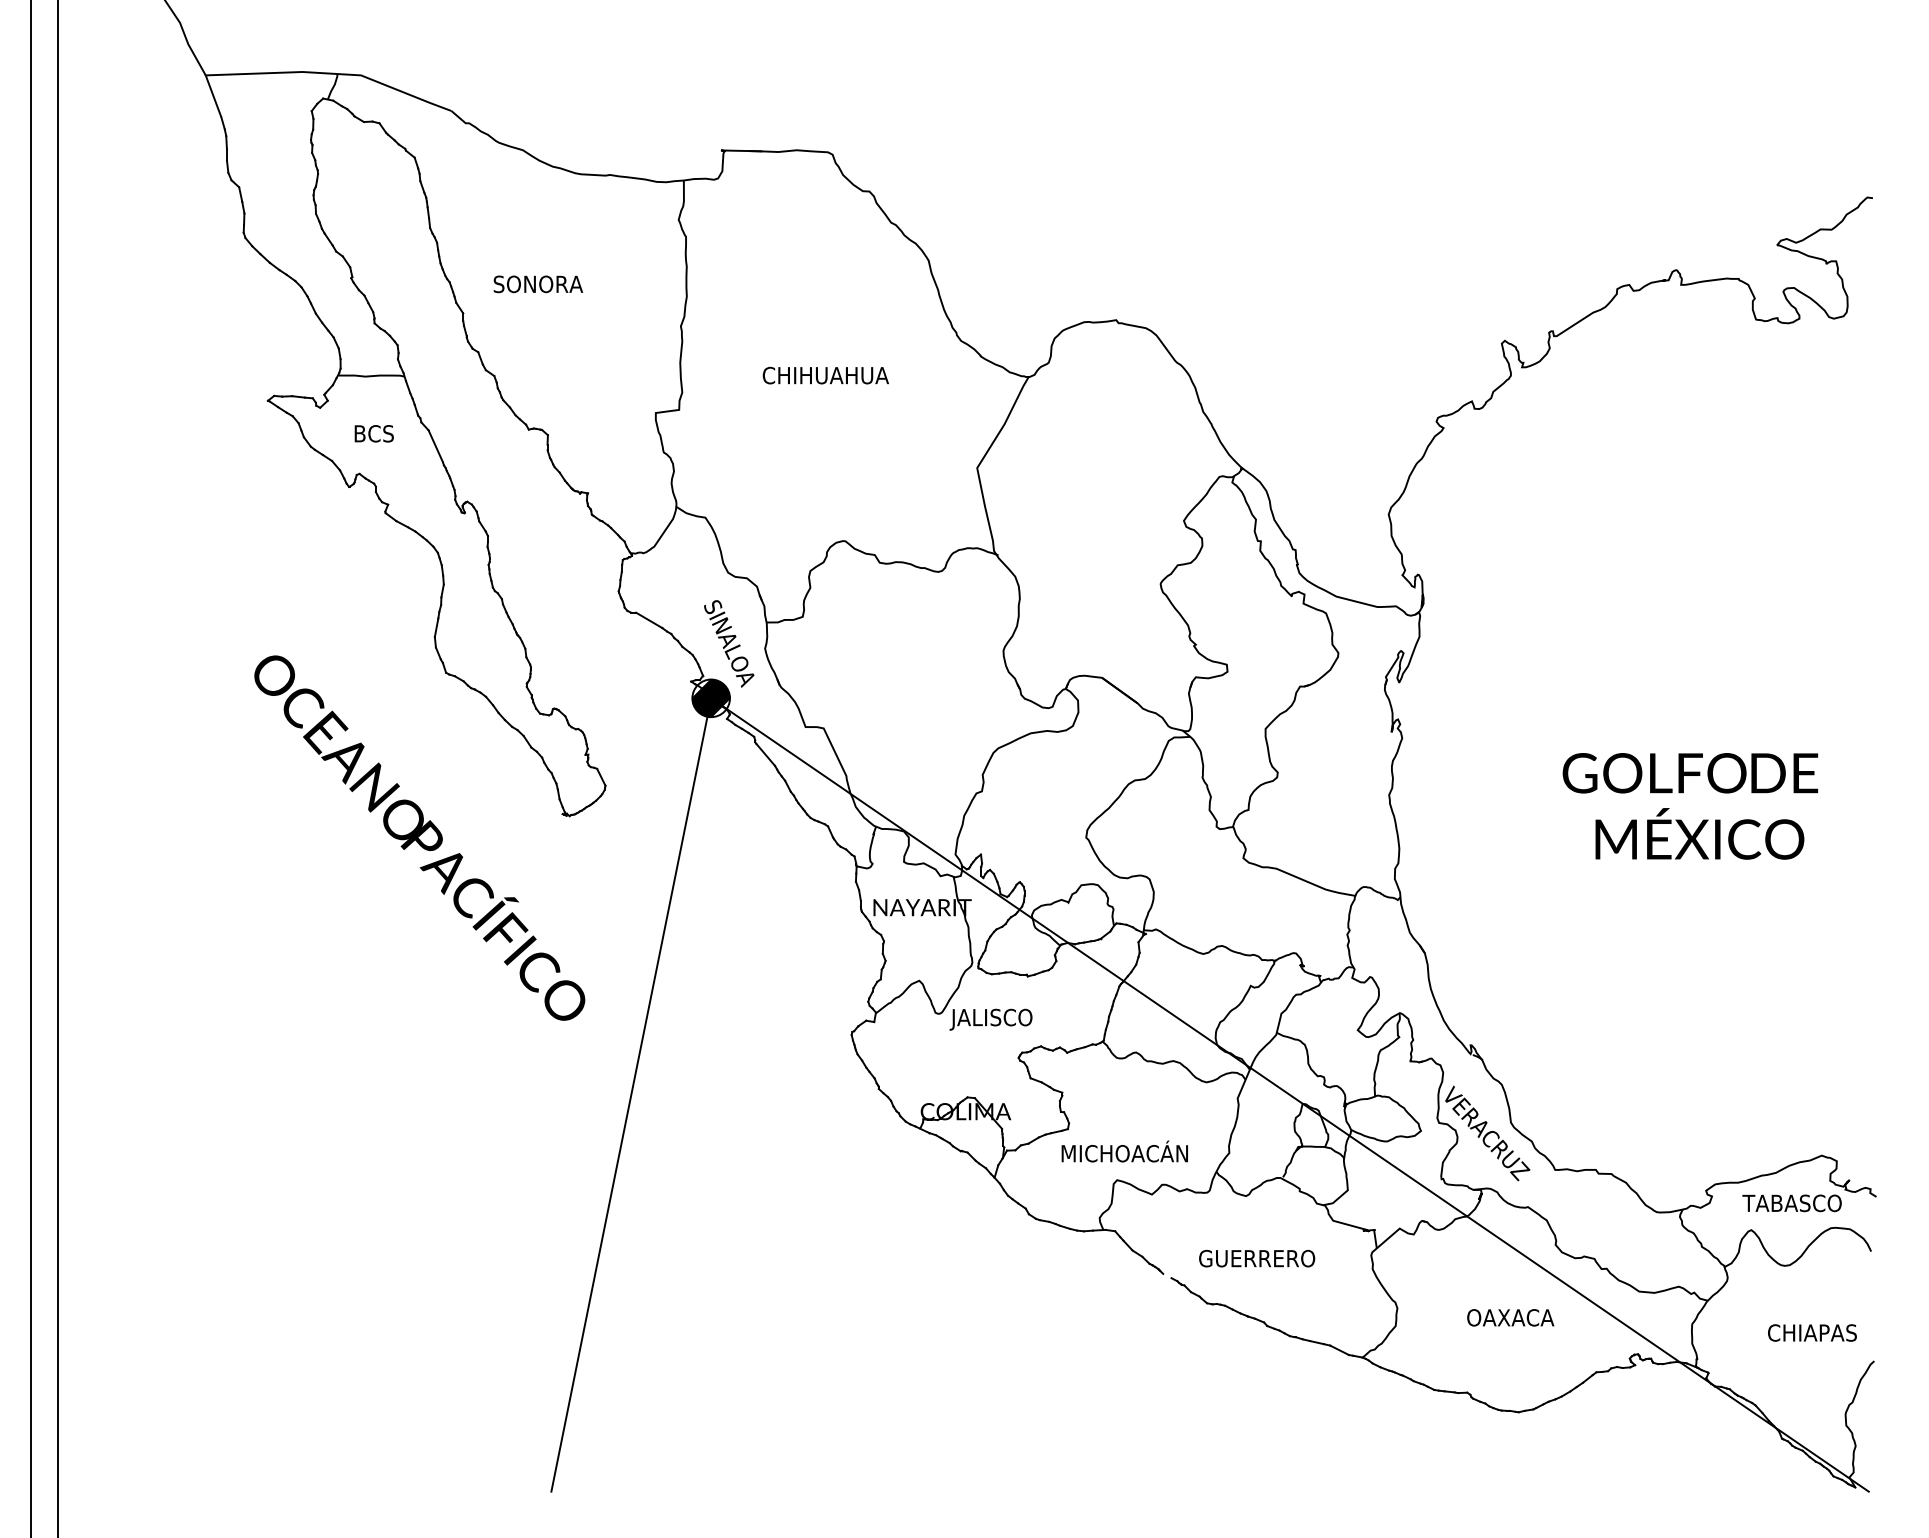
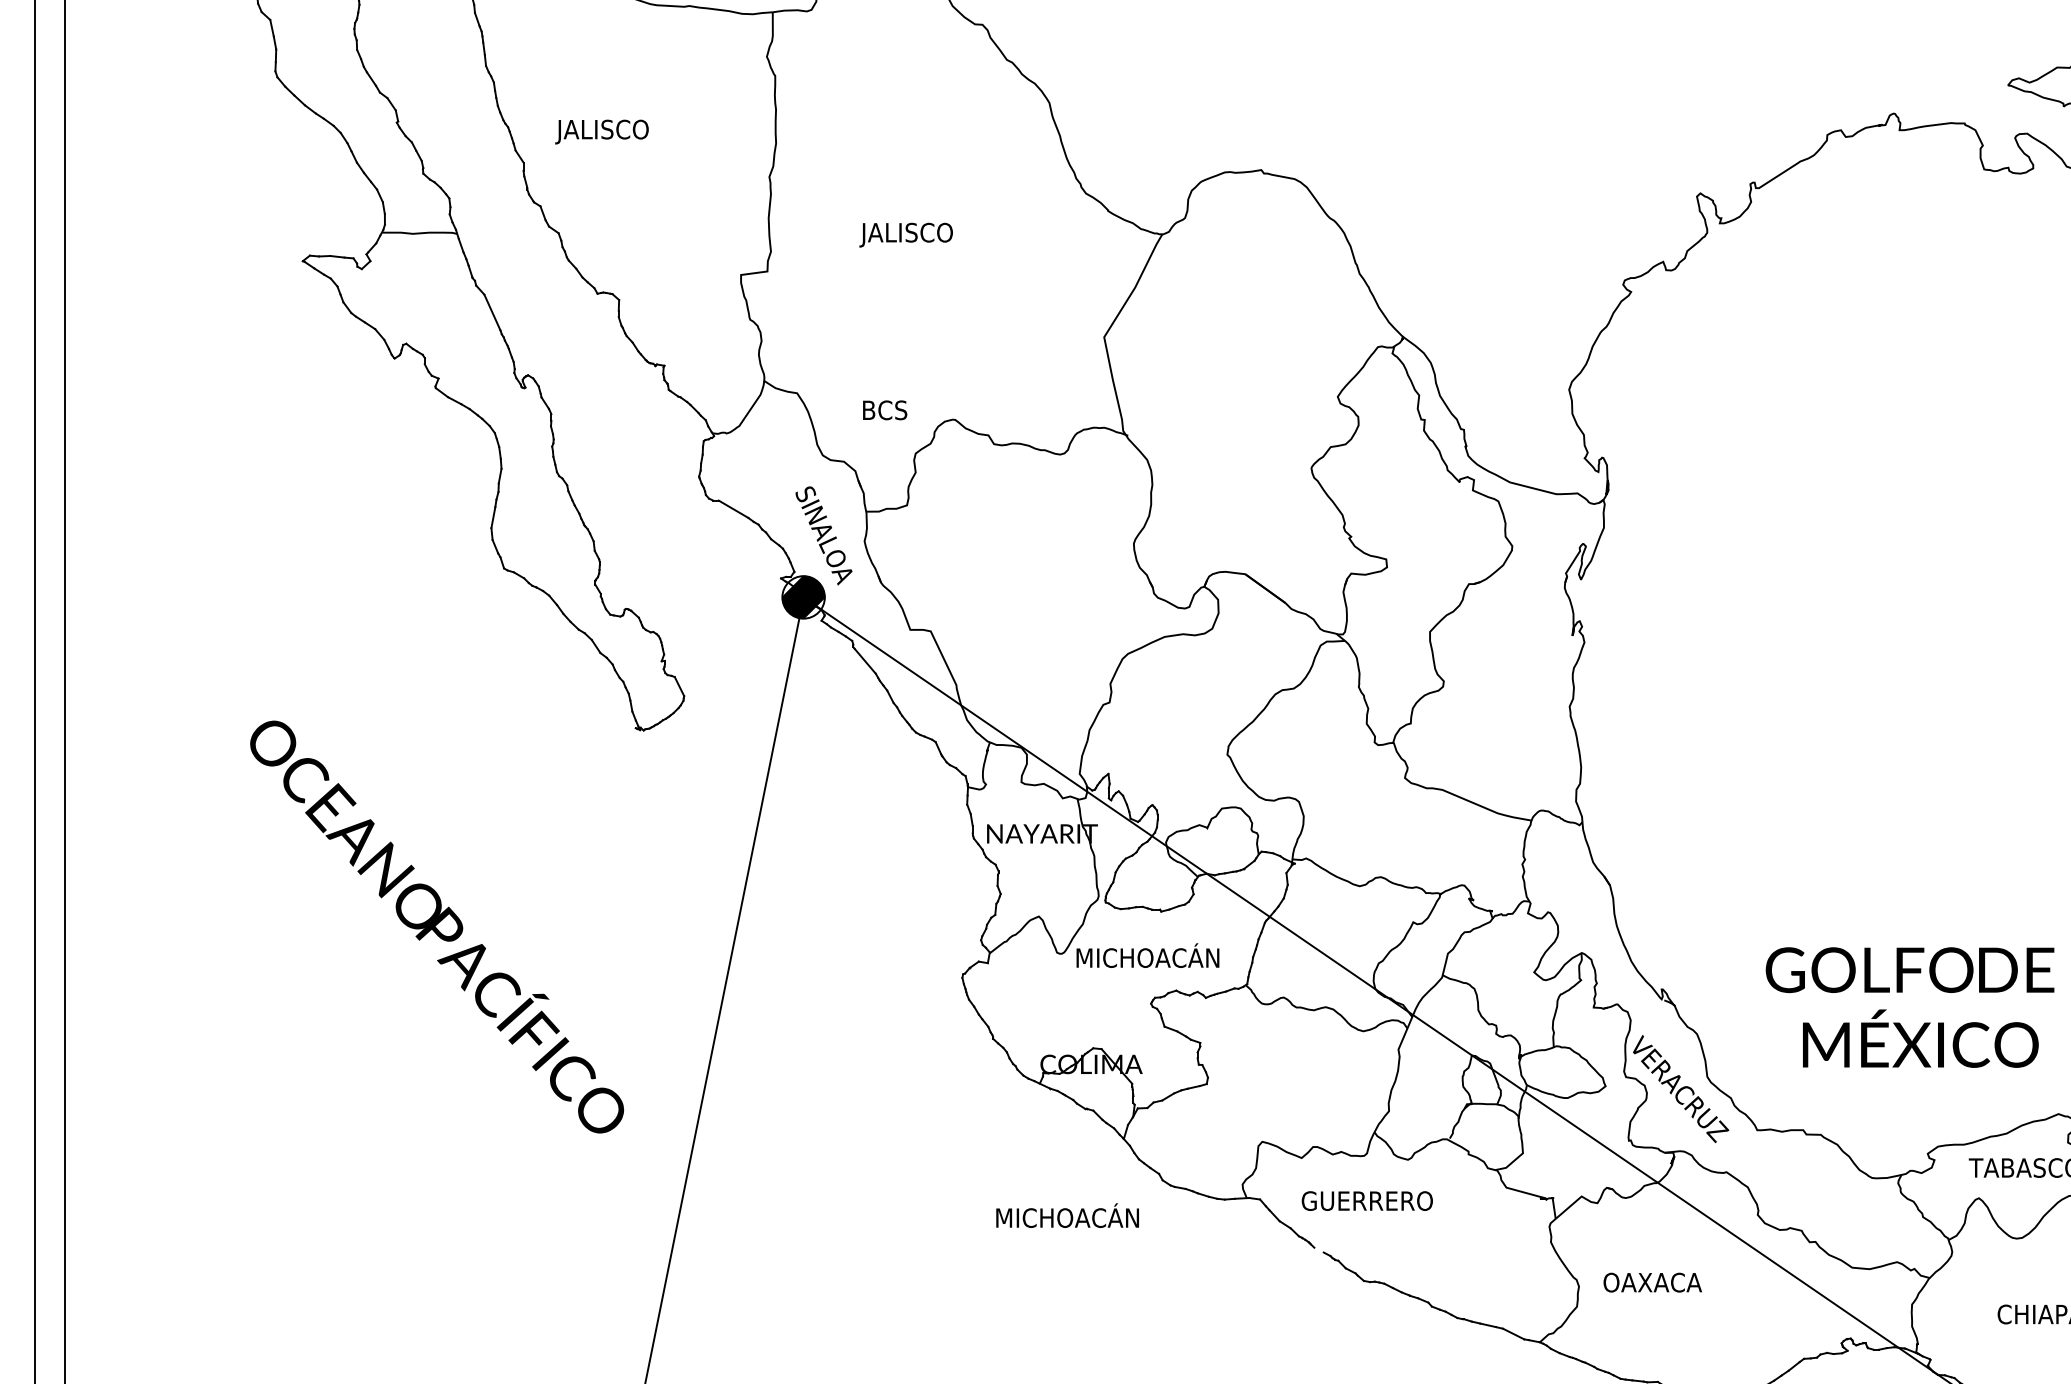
text: (537, 286) -> (607, 132), SONORA -> JALISCO
text: (824, 377) -> (931, 234), CHIHUAHUA -> JALISCO
text: (373, 433) -> (884, 409), moved
text: (1690, 806) -> (1910, 1007), moved
text: (419, 837) -> (436, 926), moved
text: (1014, 1017) -> (1146, 958), JALISCO -> MICHOACÁN
text: (1124, 1151) -> (1067, 1215), moved
text: (1257, 1258) -> (1367, 1200), moved
text: (1510, 1317) -> (1652, 1282), moved

